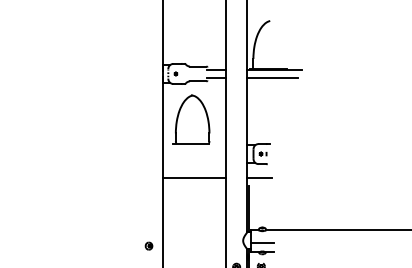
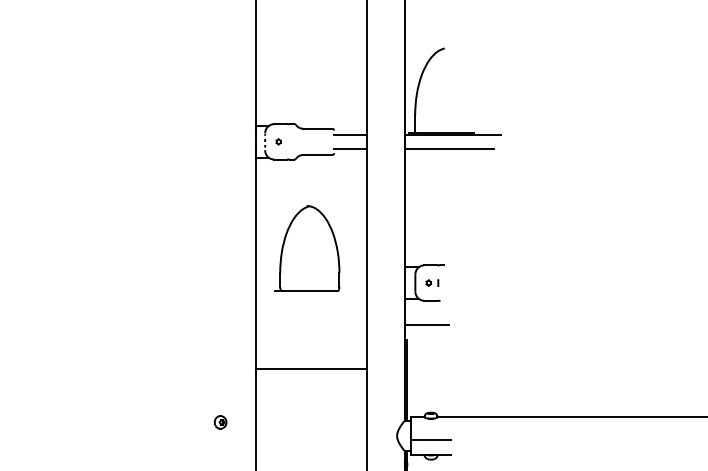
part: (191, 119) -> (307, 248), moved
line: (194, 177) -> (311, 368), moved
part: (148, 245) -> (219, 421), moved

